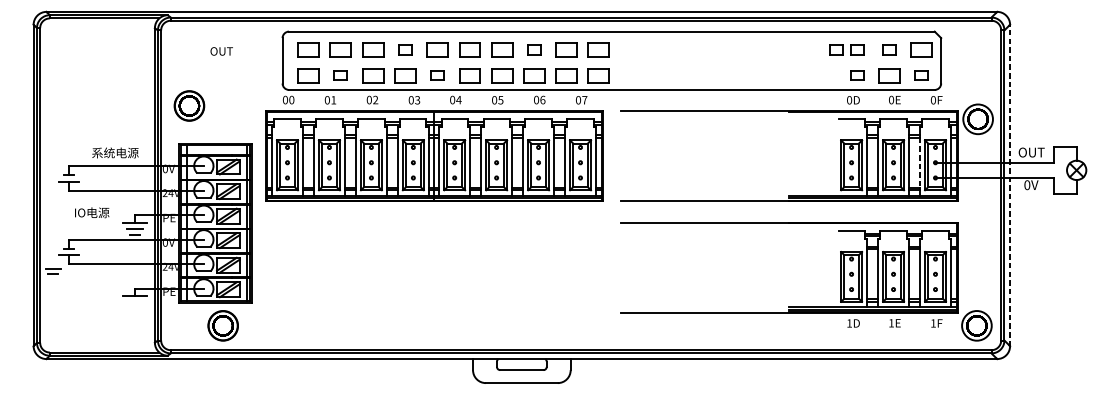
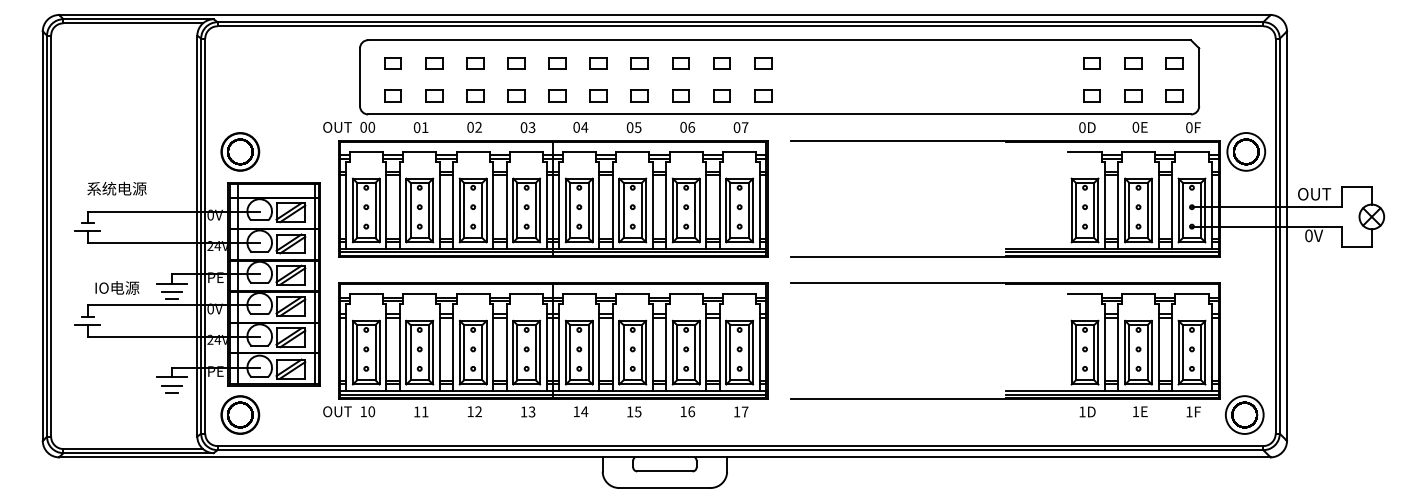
part: (308, 49) -> (392, 63), size x0.62
part: (341, 49) -> (434, 63), size x0.62
part: (373, 49) -> (475, 63), size x0.62
part: (437, 49) -> (557, 63), size x0.62
part: (469, 49) -> (598, 63), size x0.62
part: (501, 49) -> (639, 63), size x0.62
part: (566, 49) -> (721, 63), size x0.62
part: (599, 49) -> (763, 63), size x0.62
part: (837, 49) -> (1066, 63), removed
part: (921, 49) -> (1174, 63), size x0.62
text: (221, 51) -> (337, 127), moved
part: (308, 75) -> (392, 95), size x0.62
part: (373, 75) -> (475, 95), size x0.62
part: (405, 75) -> (516, 95), size x0.62
part: (469, 75) -> (598, 95), size x0.62
part: (501, 75) -> (639, 95), size x0.62
part: (534, 75) -> (680, 95), size x0.62
part: (566, 75) -> (721, 95), size x0.62
part: (599, 75) -> (763, 95), size x0.62
part: (889, 75) -> (1133, 95), size x0.62
part: (189, 105) -> (240, 151), moved
text: (115, 152) -> (116, 188), moved
line: (919, 162) -> (1171, 207), dashed -> solid
line: (1010, 185) -> (1287, 236), dashed -> solid
text: (92, 212) -> (117, 287), moved
part: (53, 271) -> (171, 389), moved
part: (428, 274) -> (545, 349), added
part: (223, 325) -> (240, 414), moved

